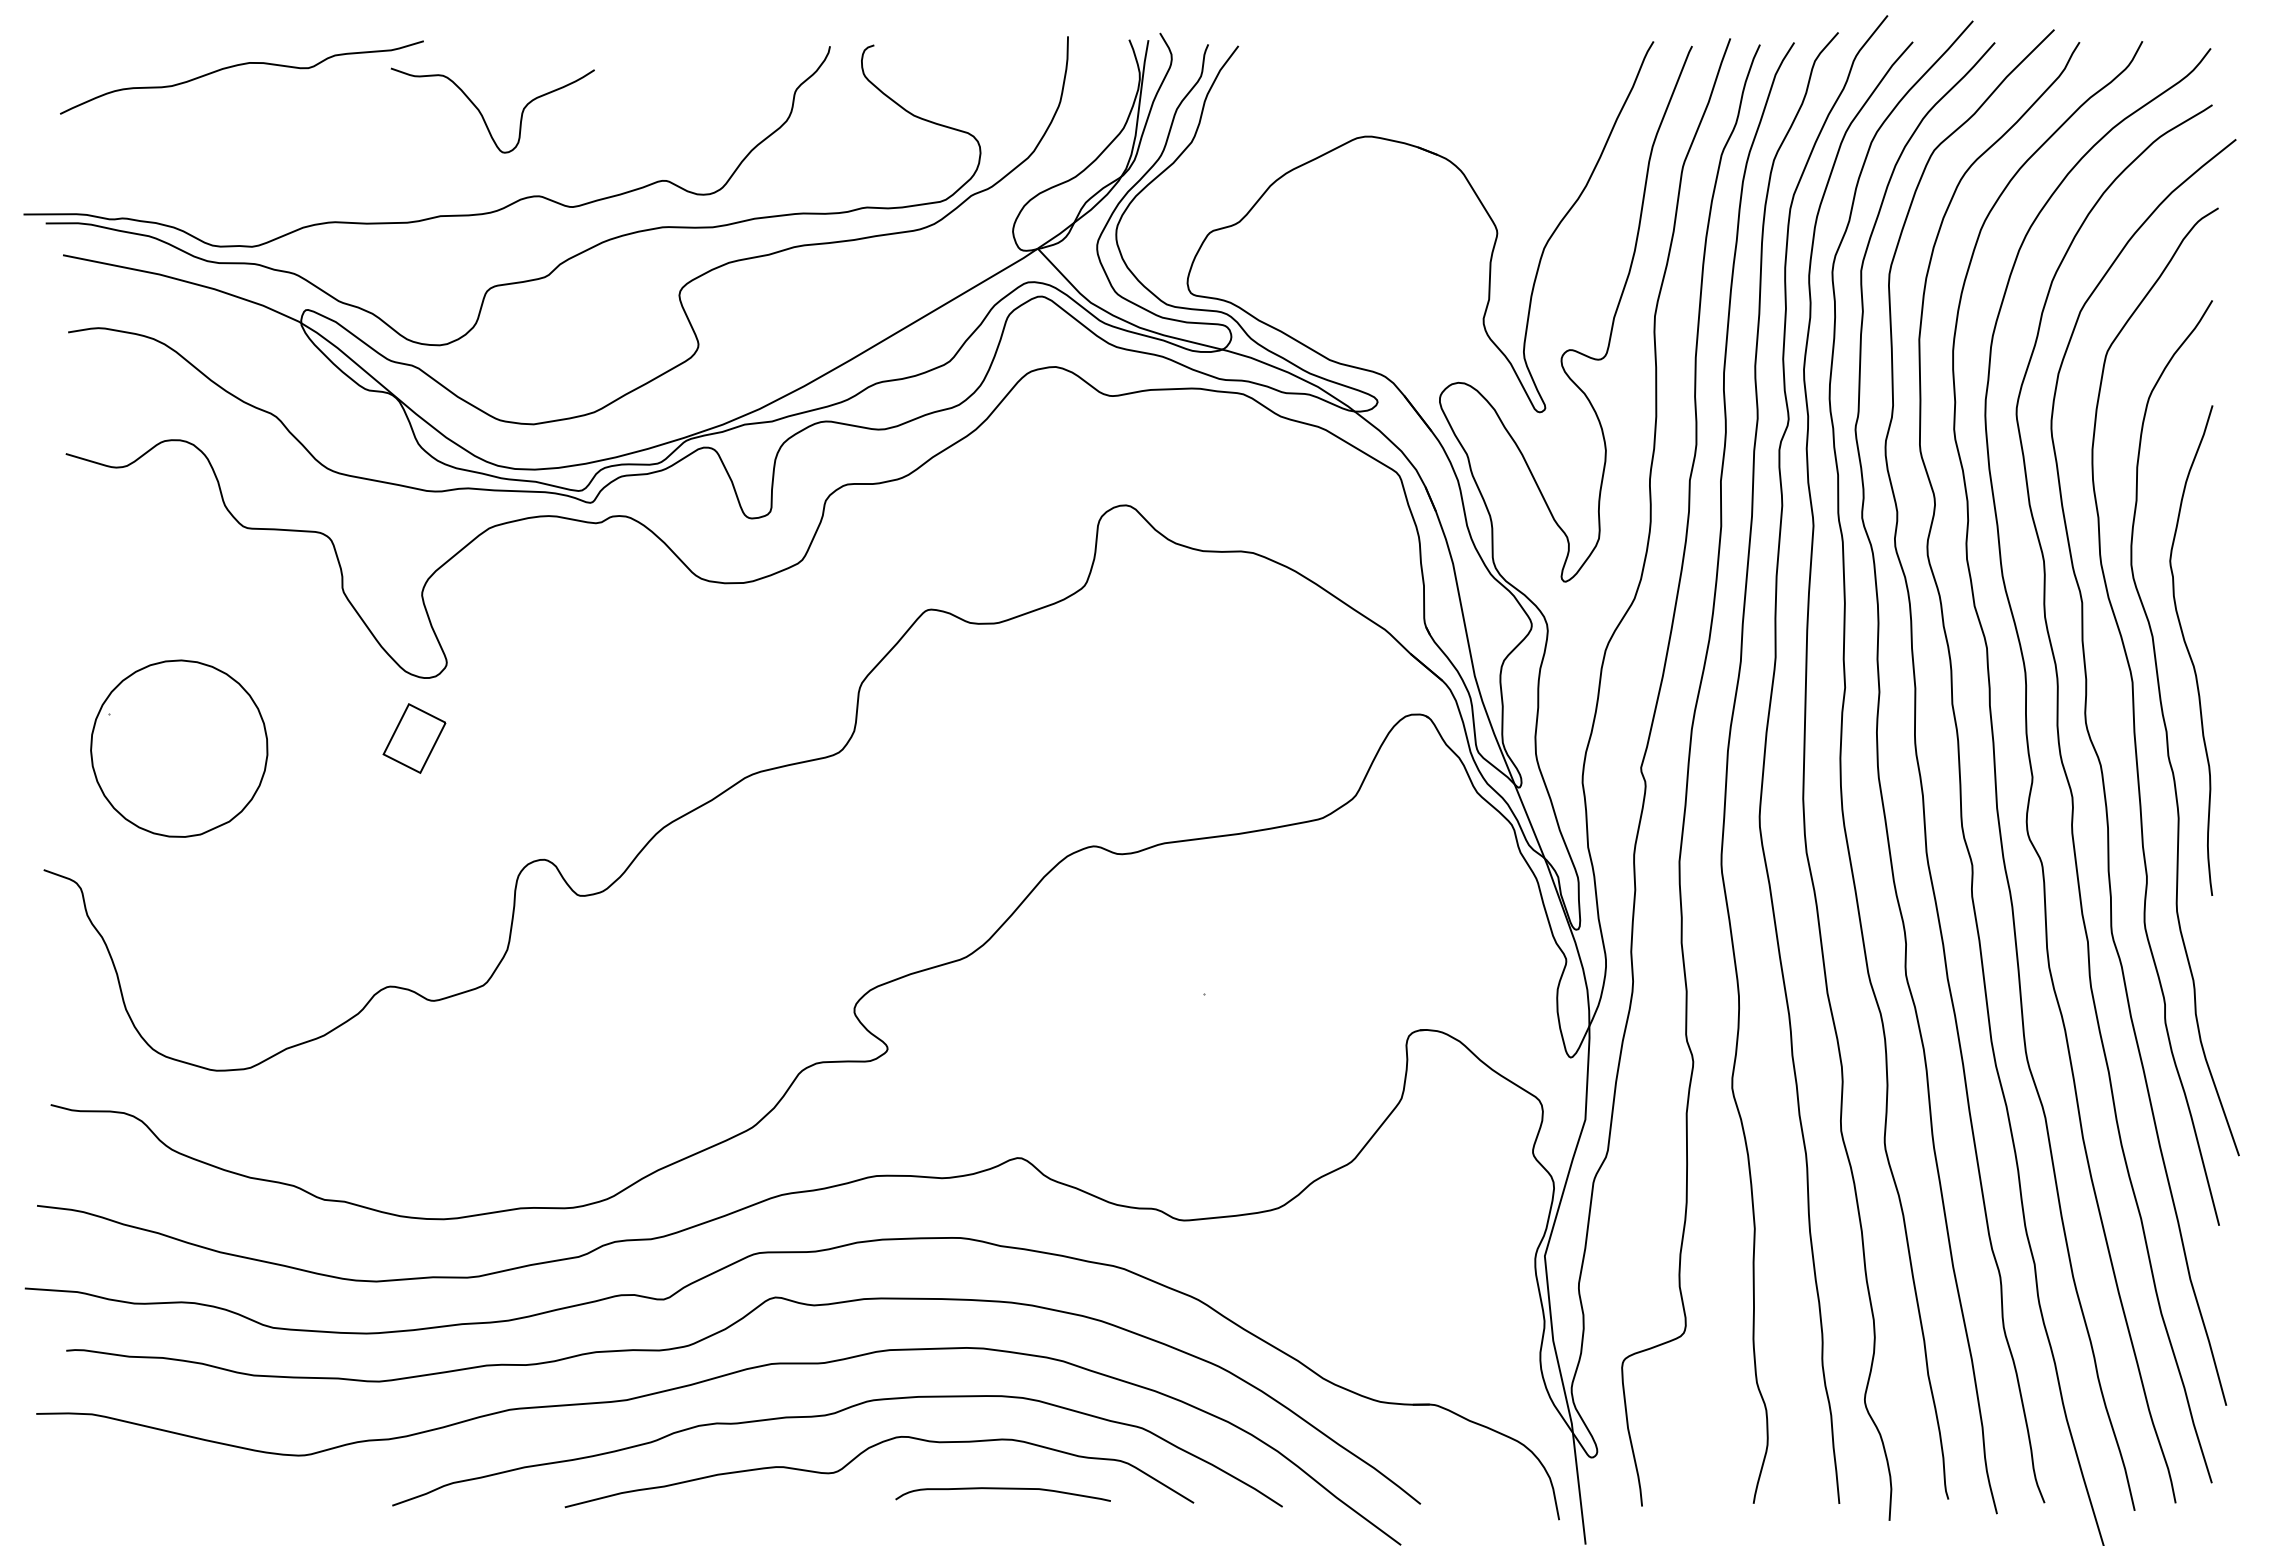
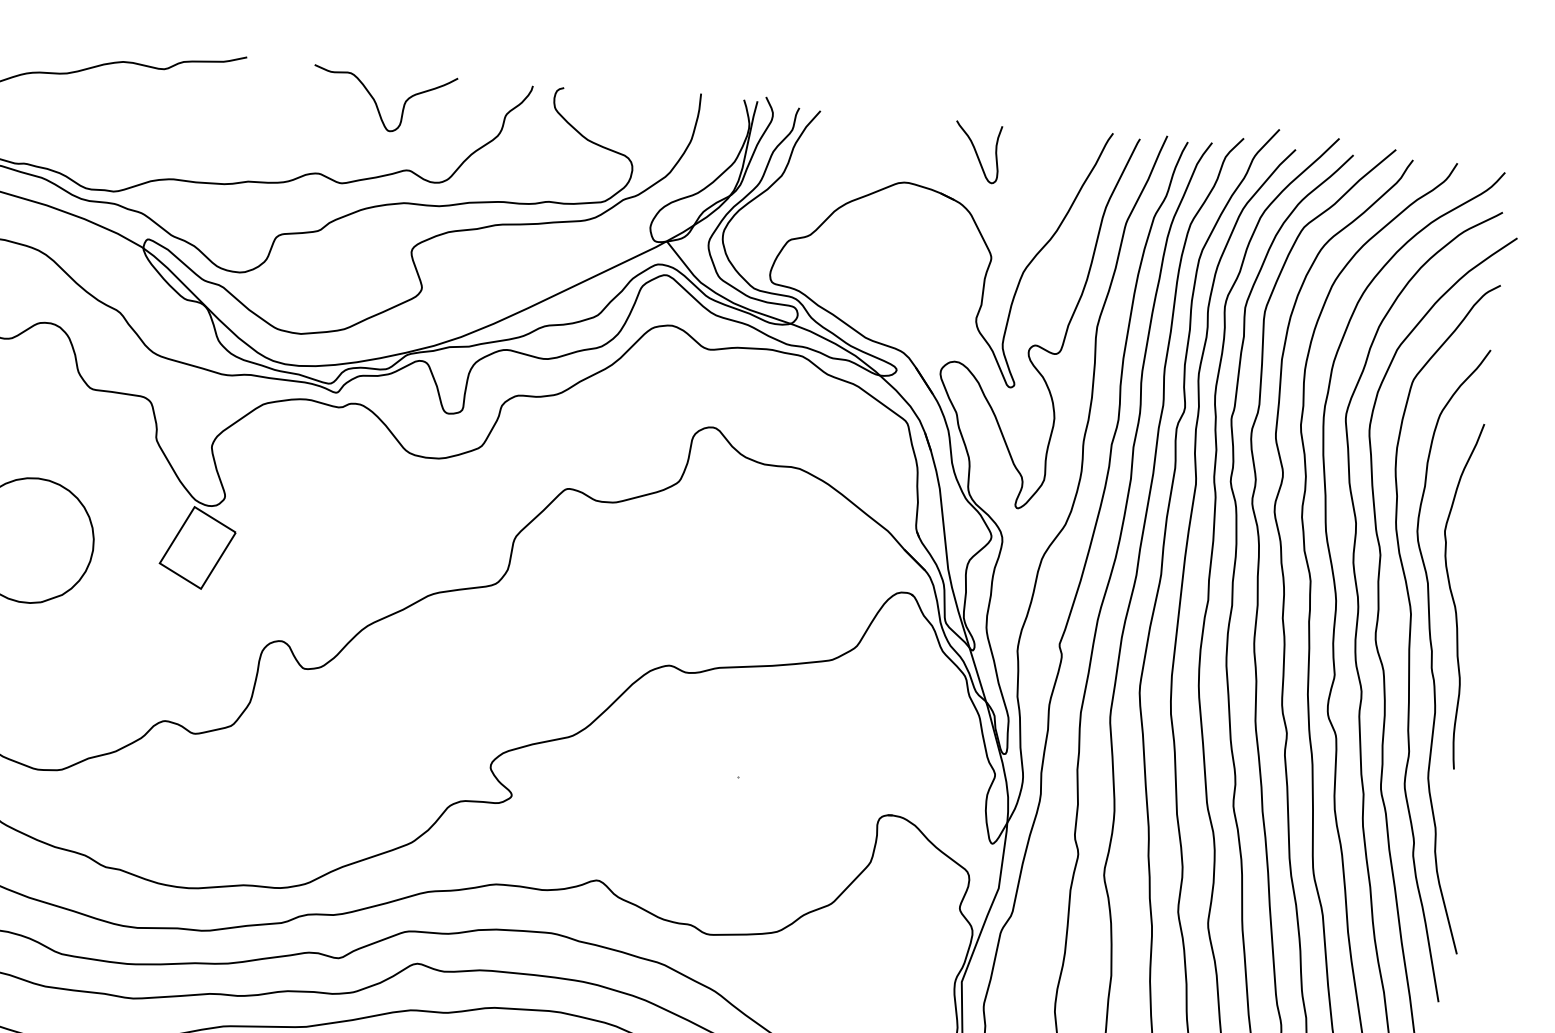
curve: (1463, 84) -> (976, 151), added
curve: (482, 114) -> (376, 102), moved
part: (414, 738) -> (197, 547), size x1.67

